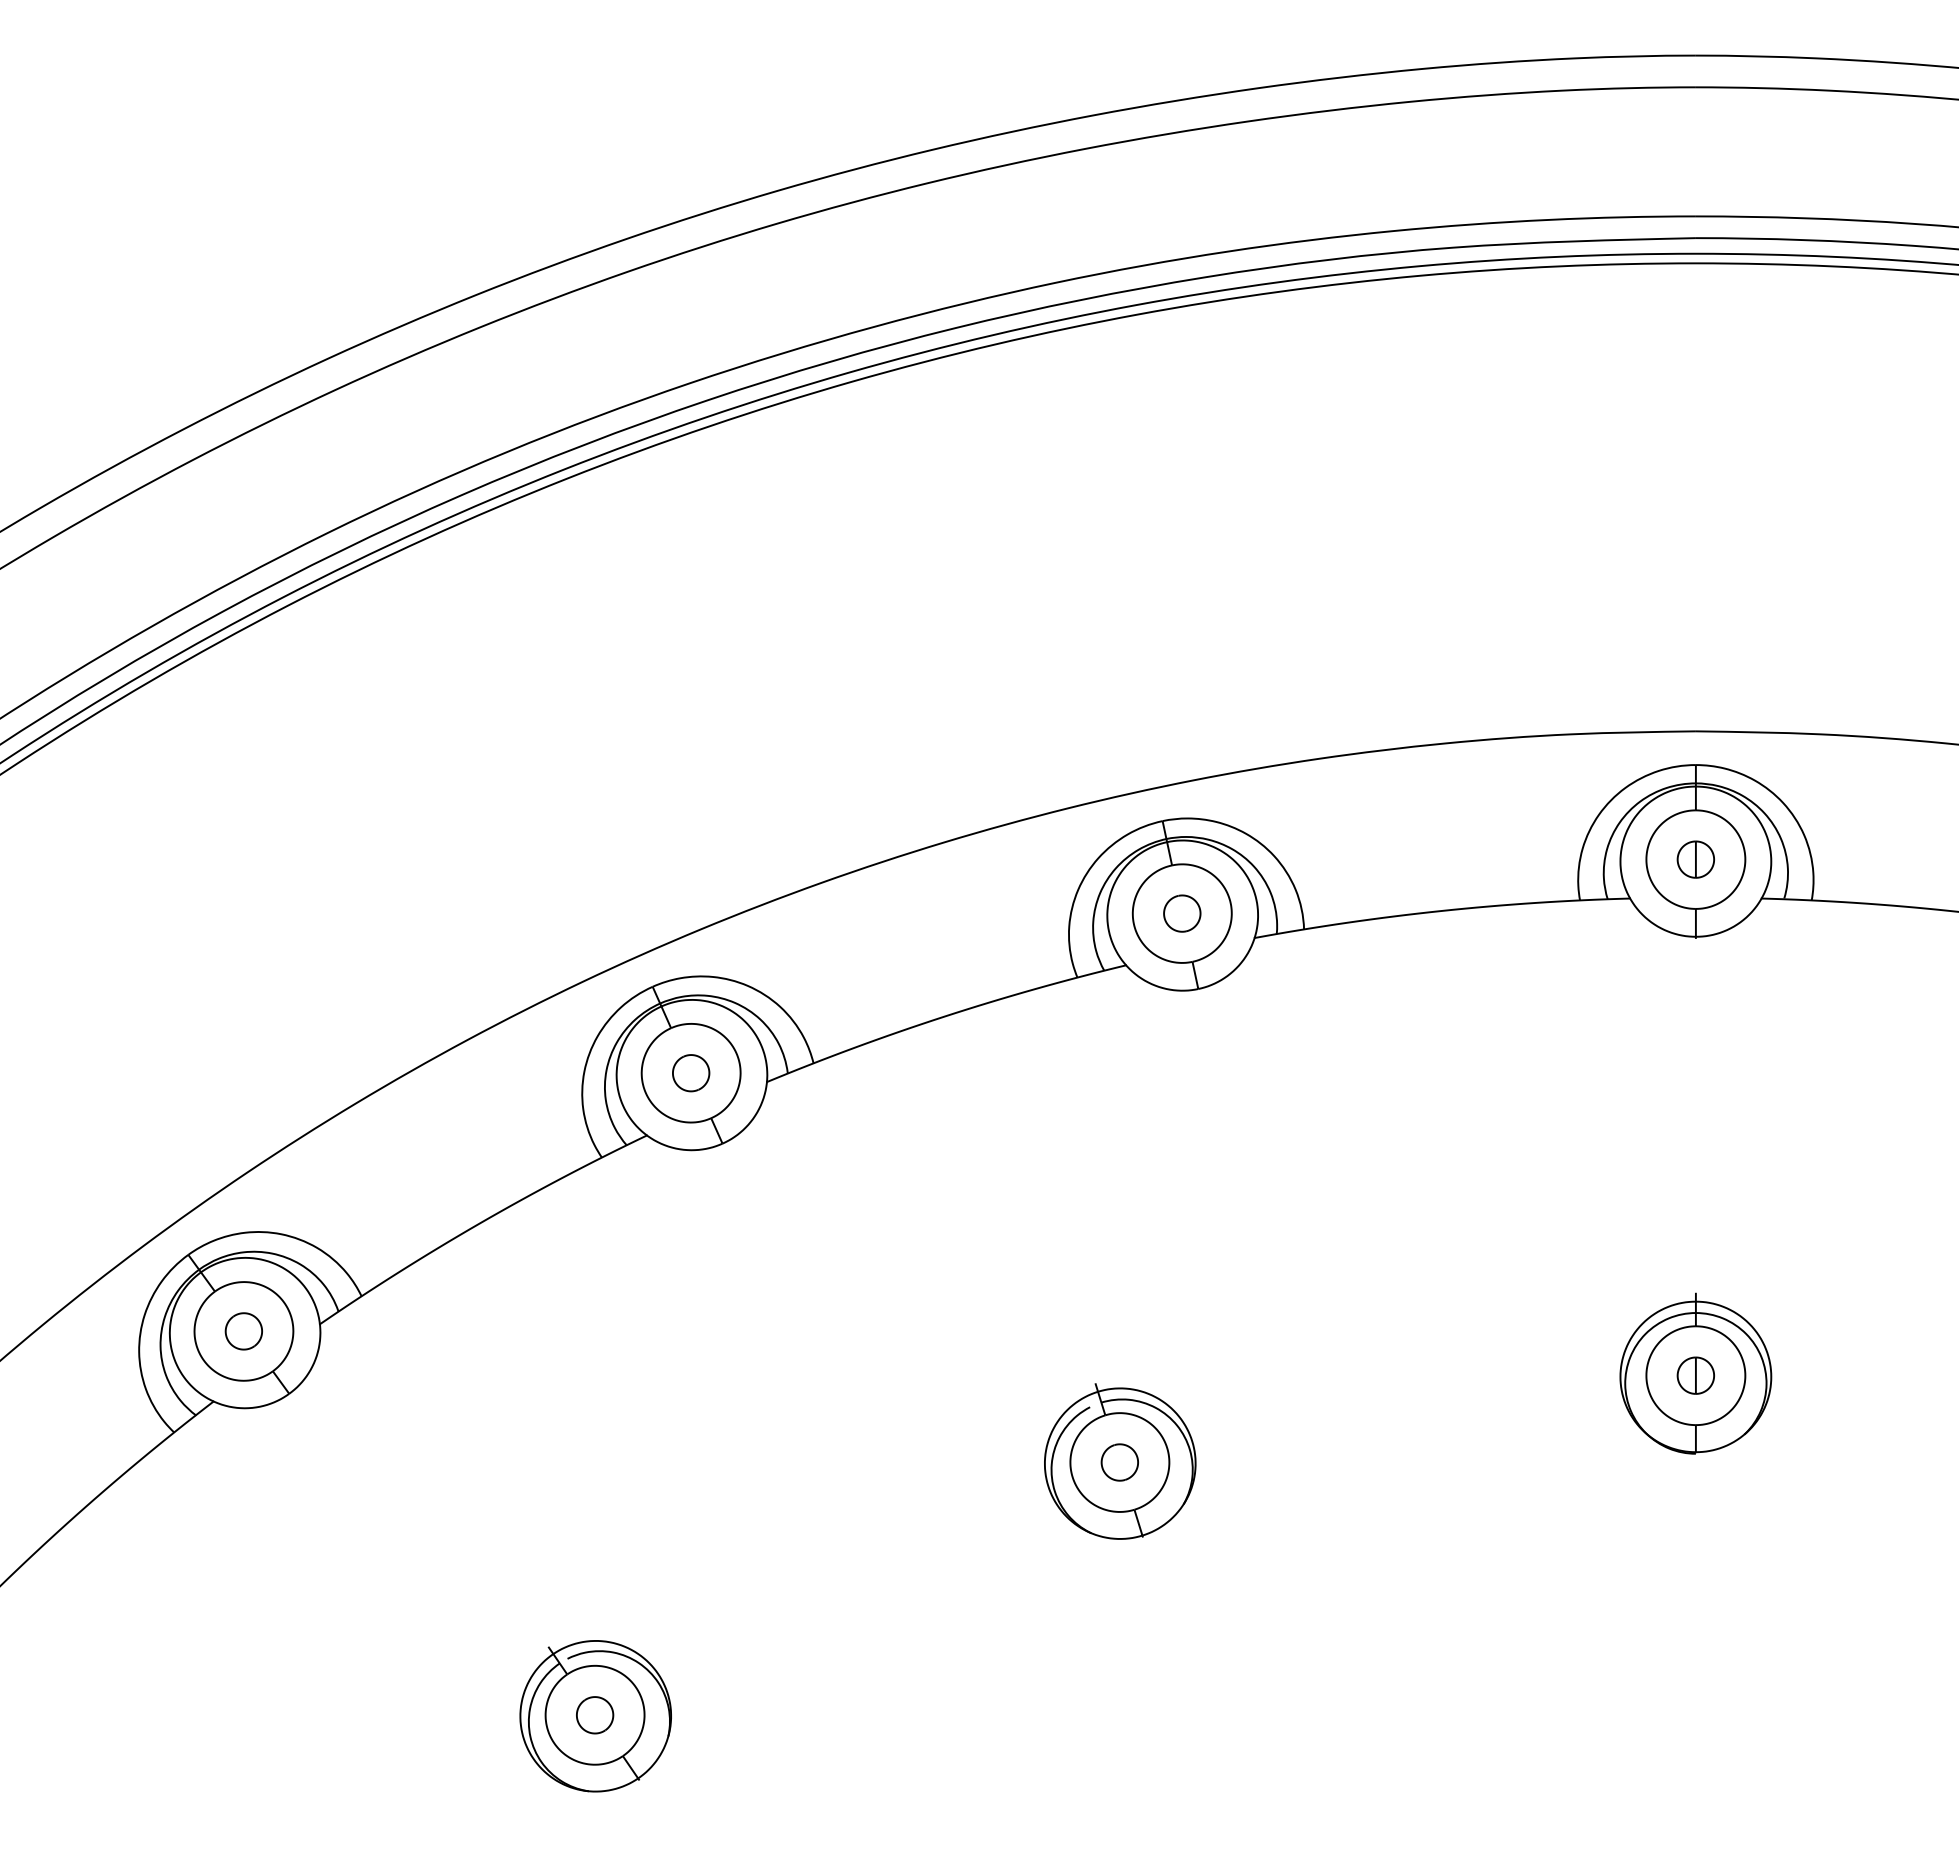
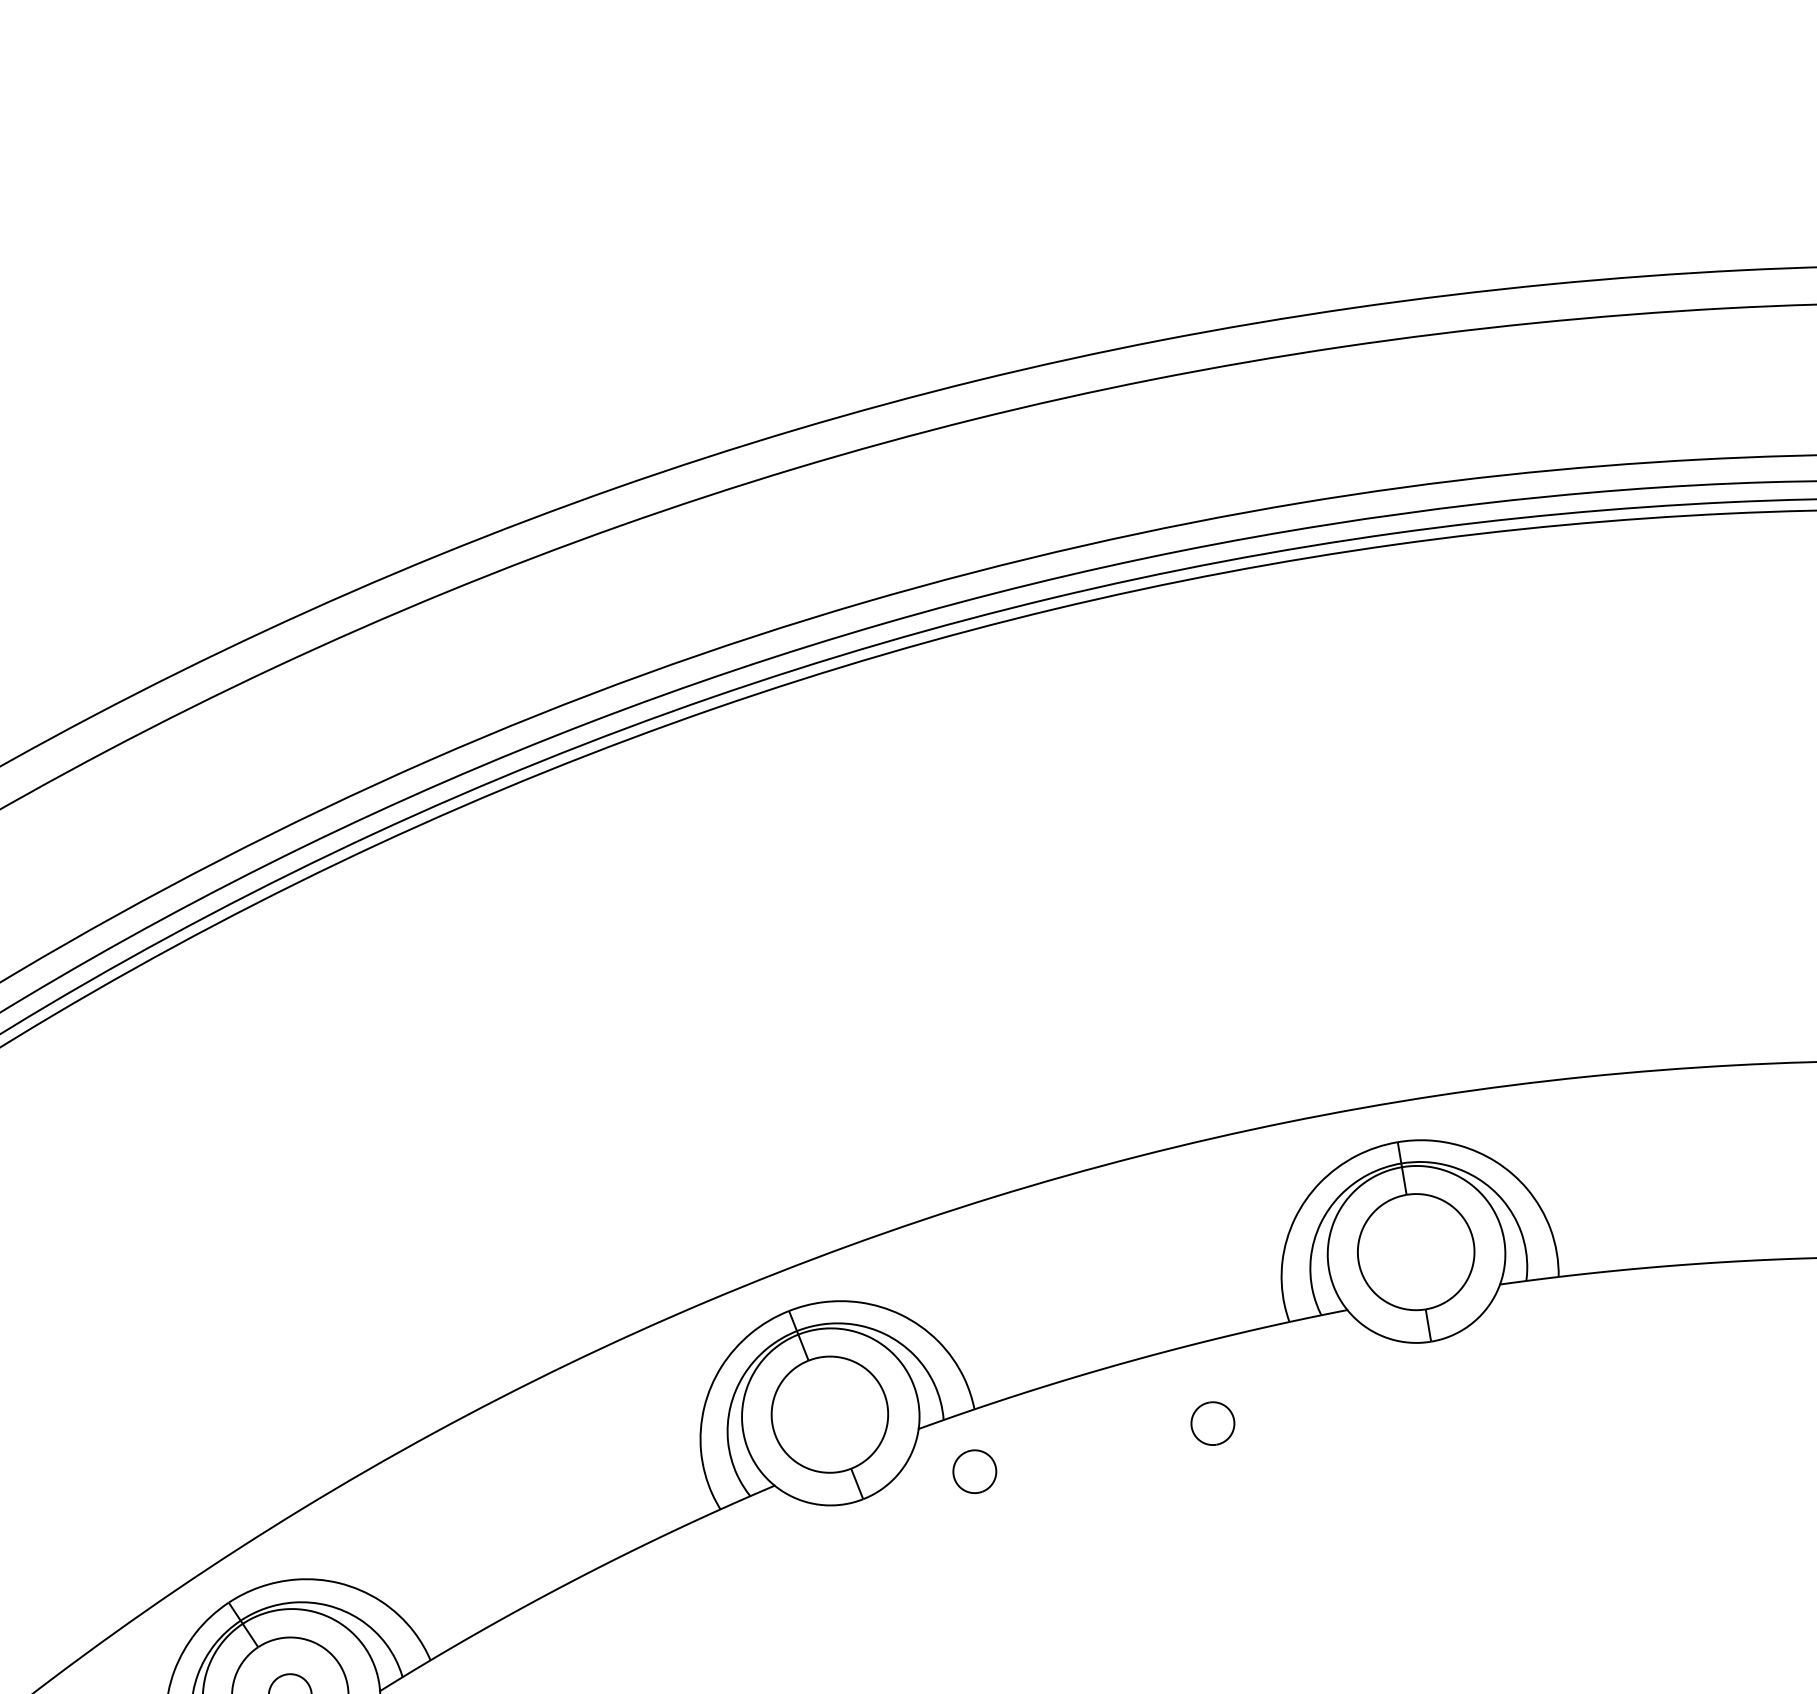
part: (1182, 913) -> (1213, 1423), moved
part: (691, 1073) -> (975, 1472), moved

